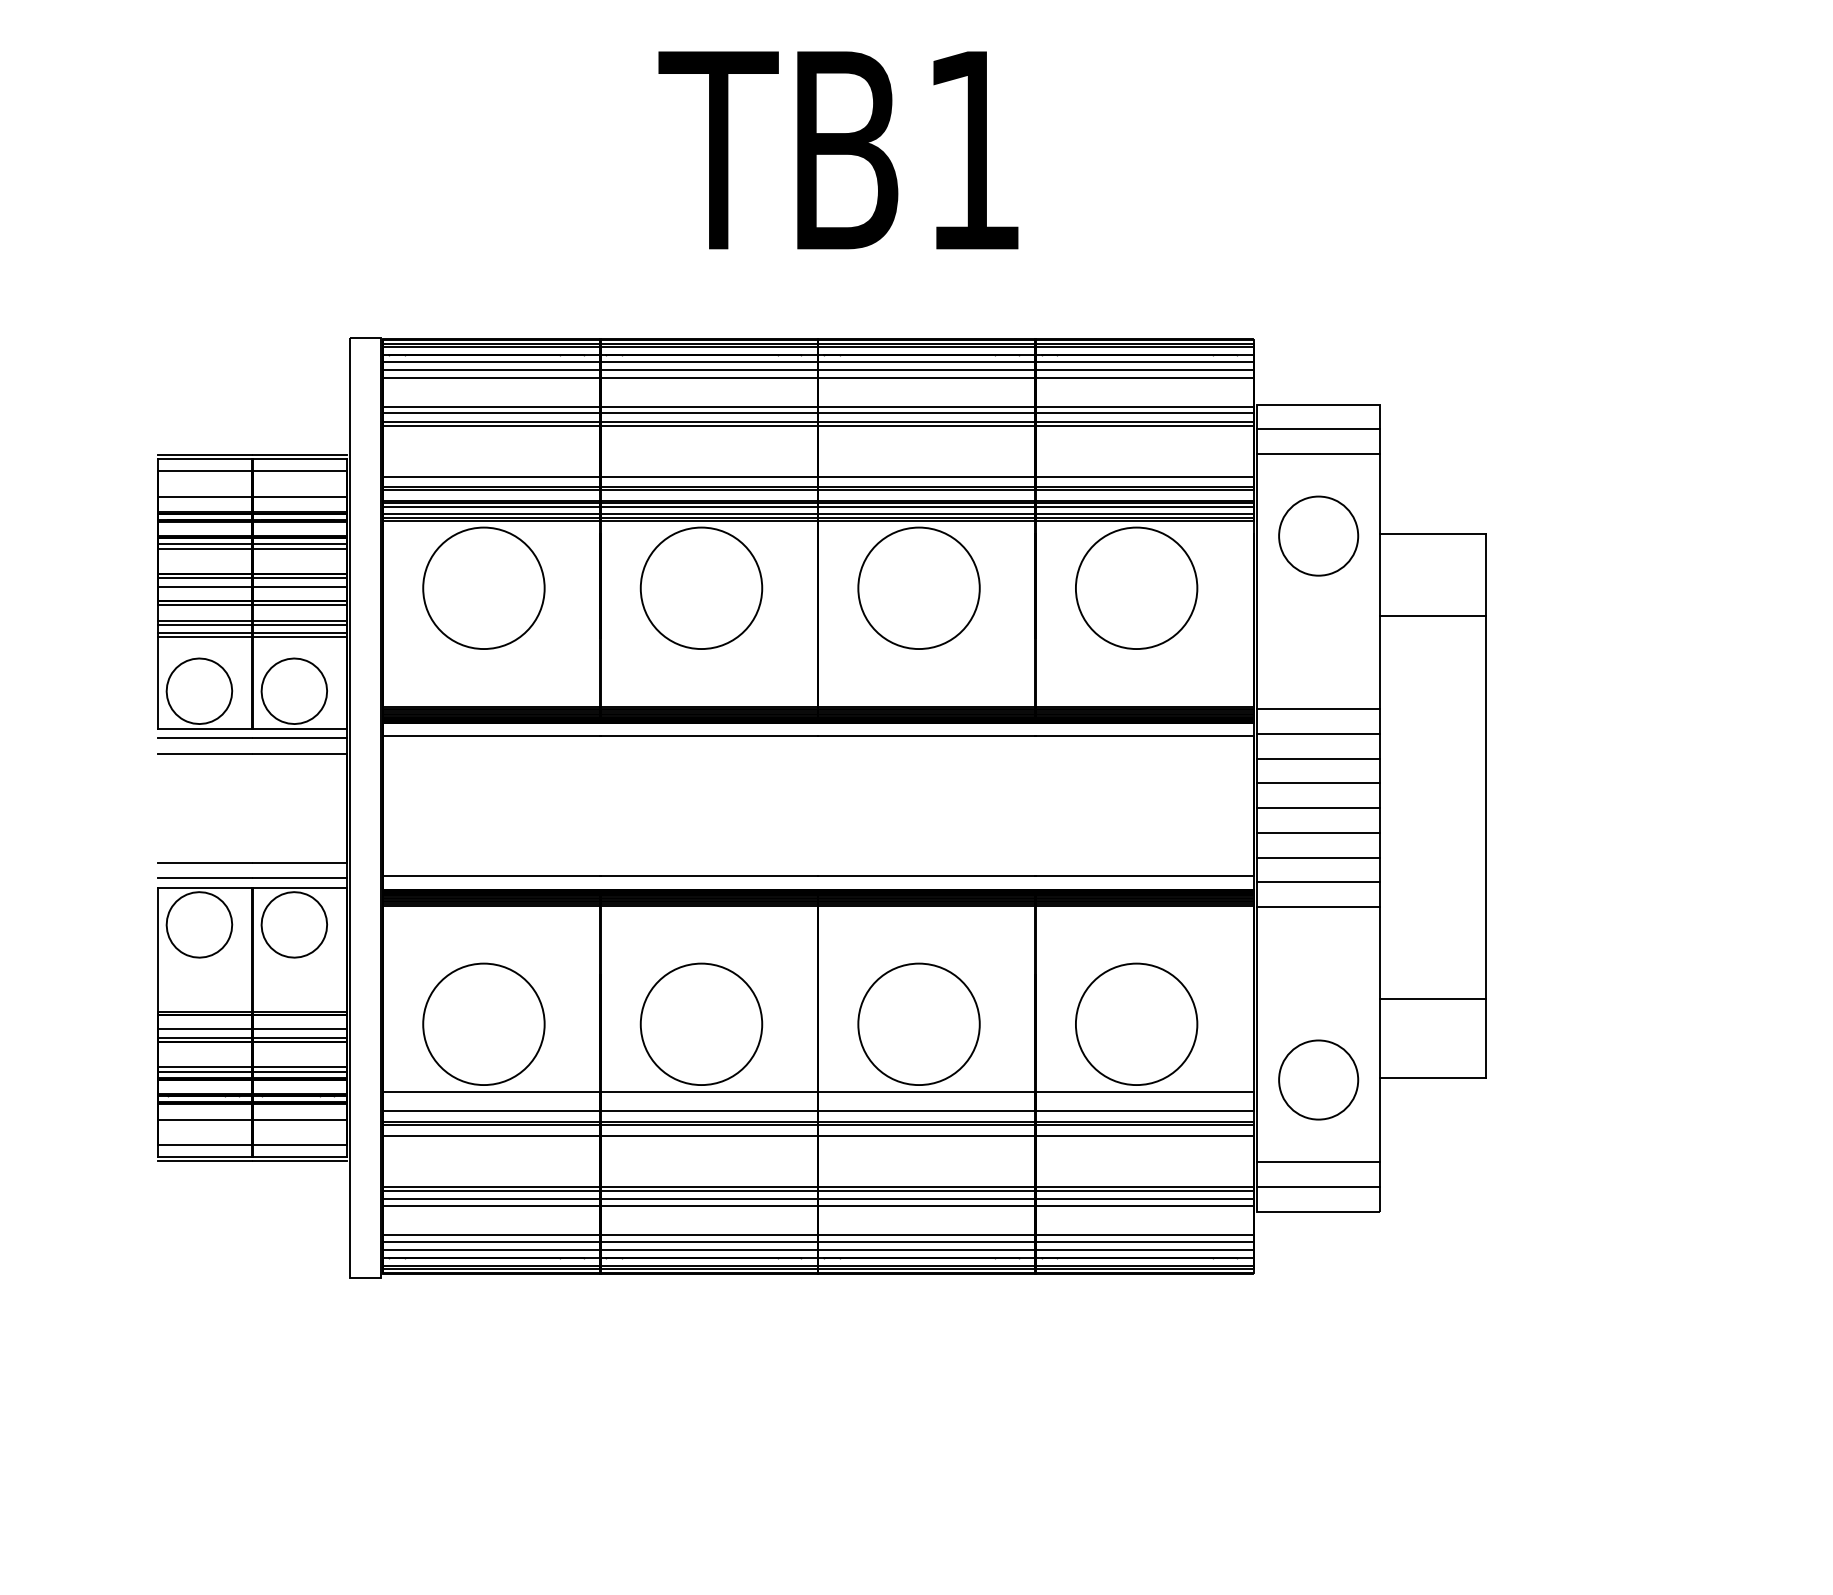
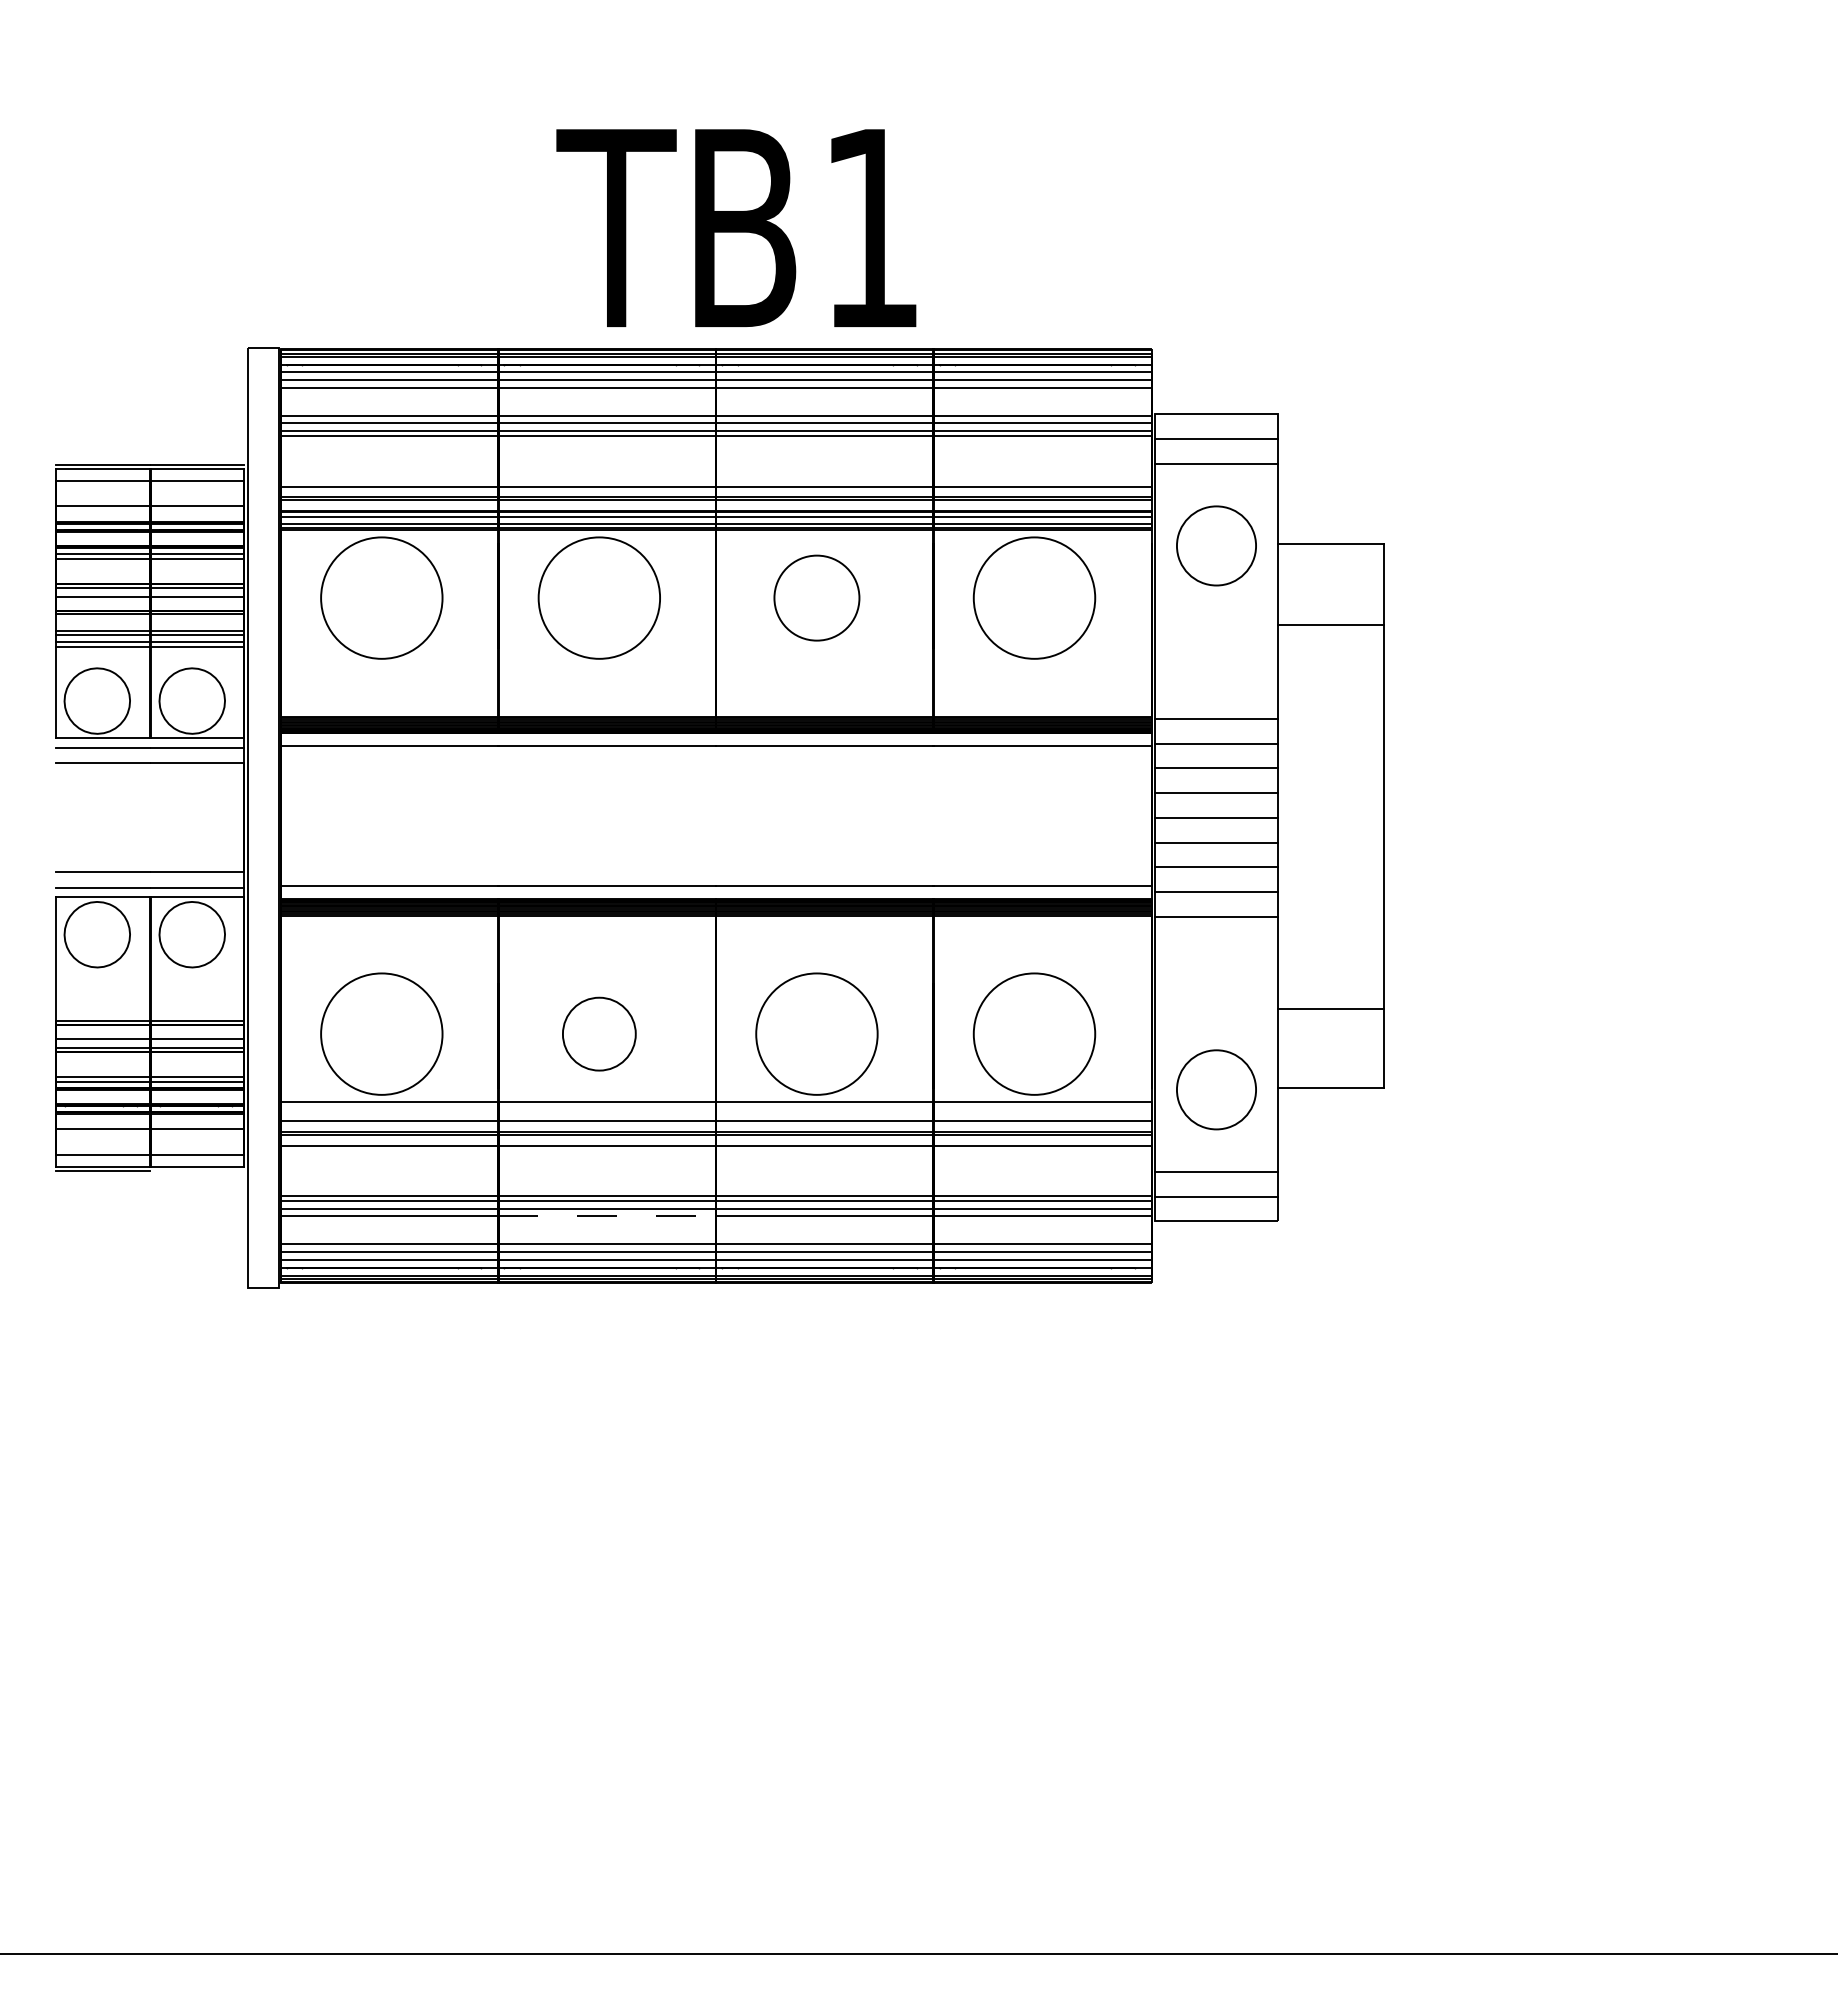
text: (838, 149) -> (736, 227), moved
circle: (918, 587) -> (816, 597), size x0.7
circle: (701, 1023) -> (599, 1033), size x0.6
line: (299, 1160) -> (197, 1170), removed
line: (709, 1205) -> (607, 1215), solid -> dashed

